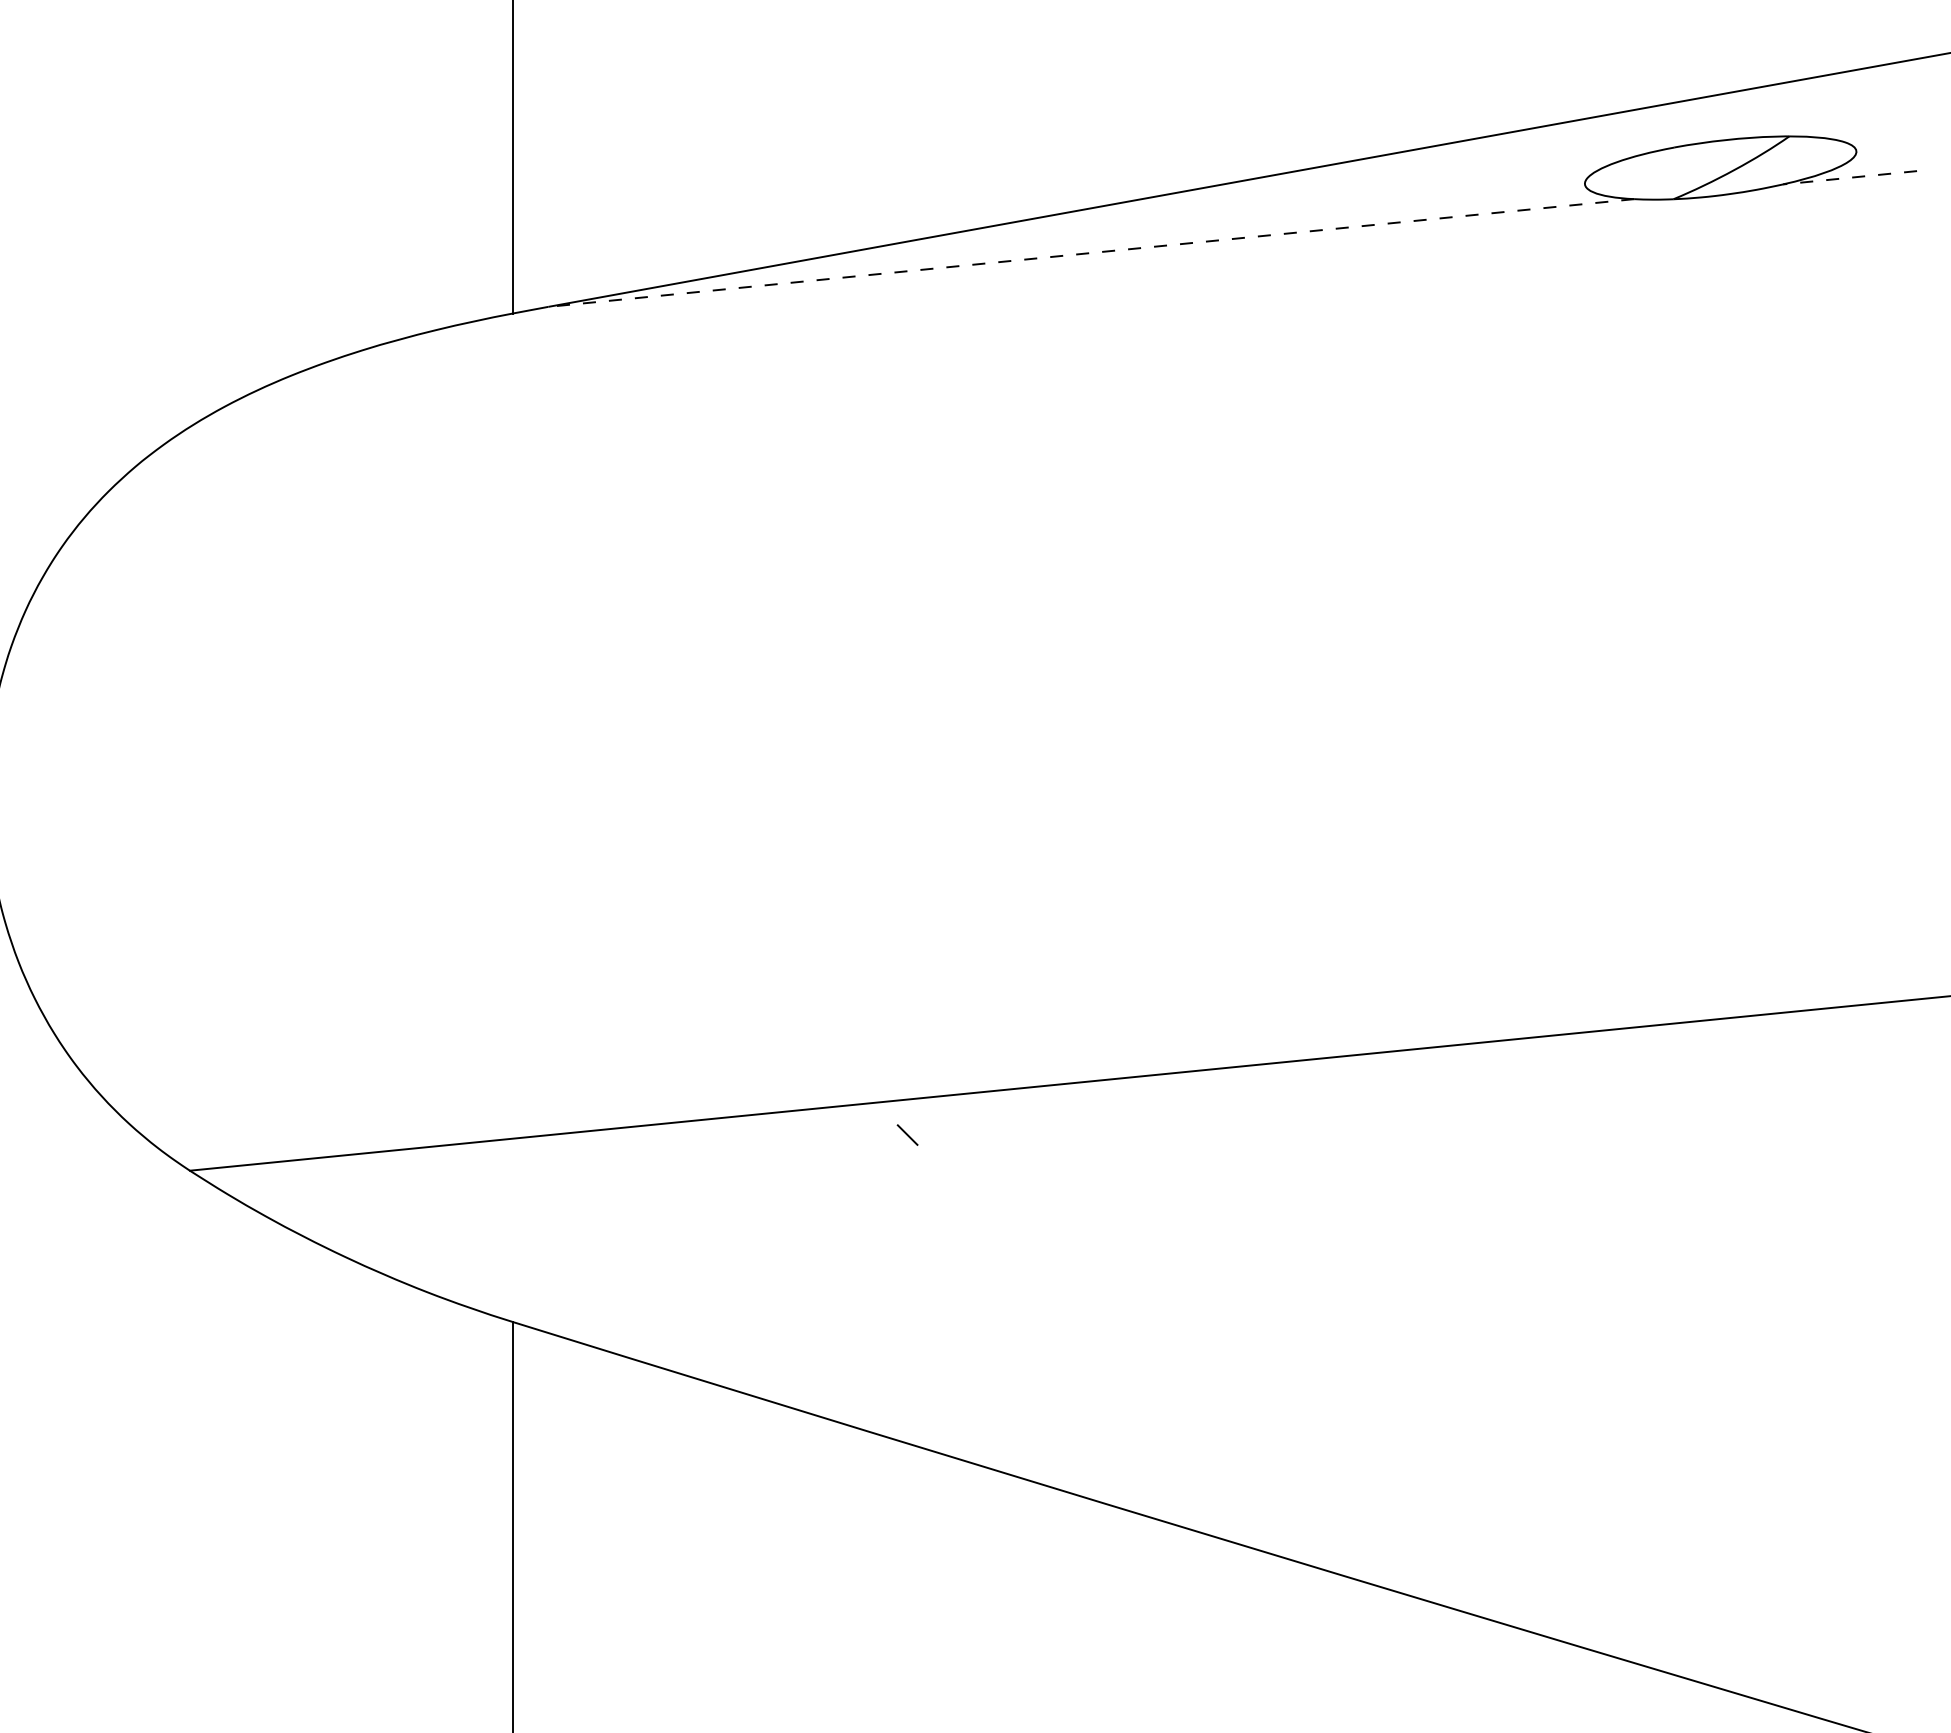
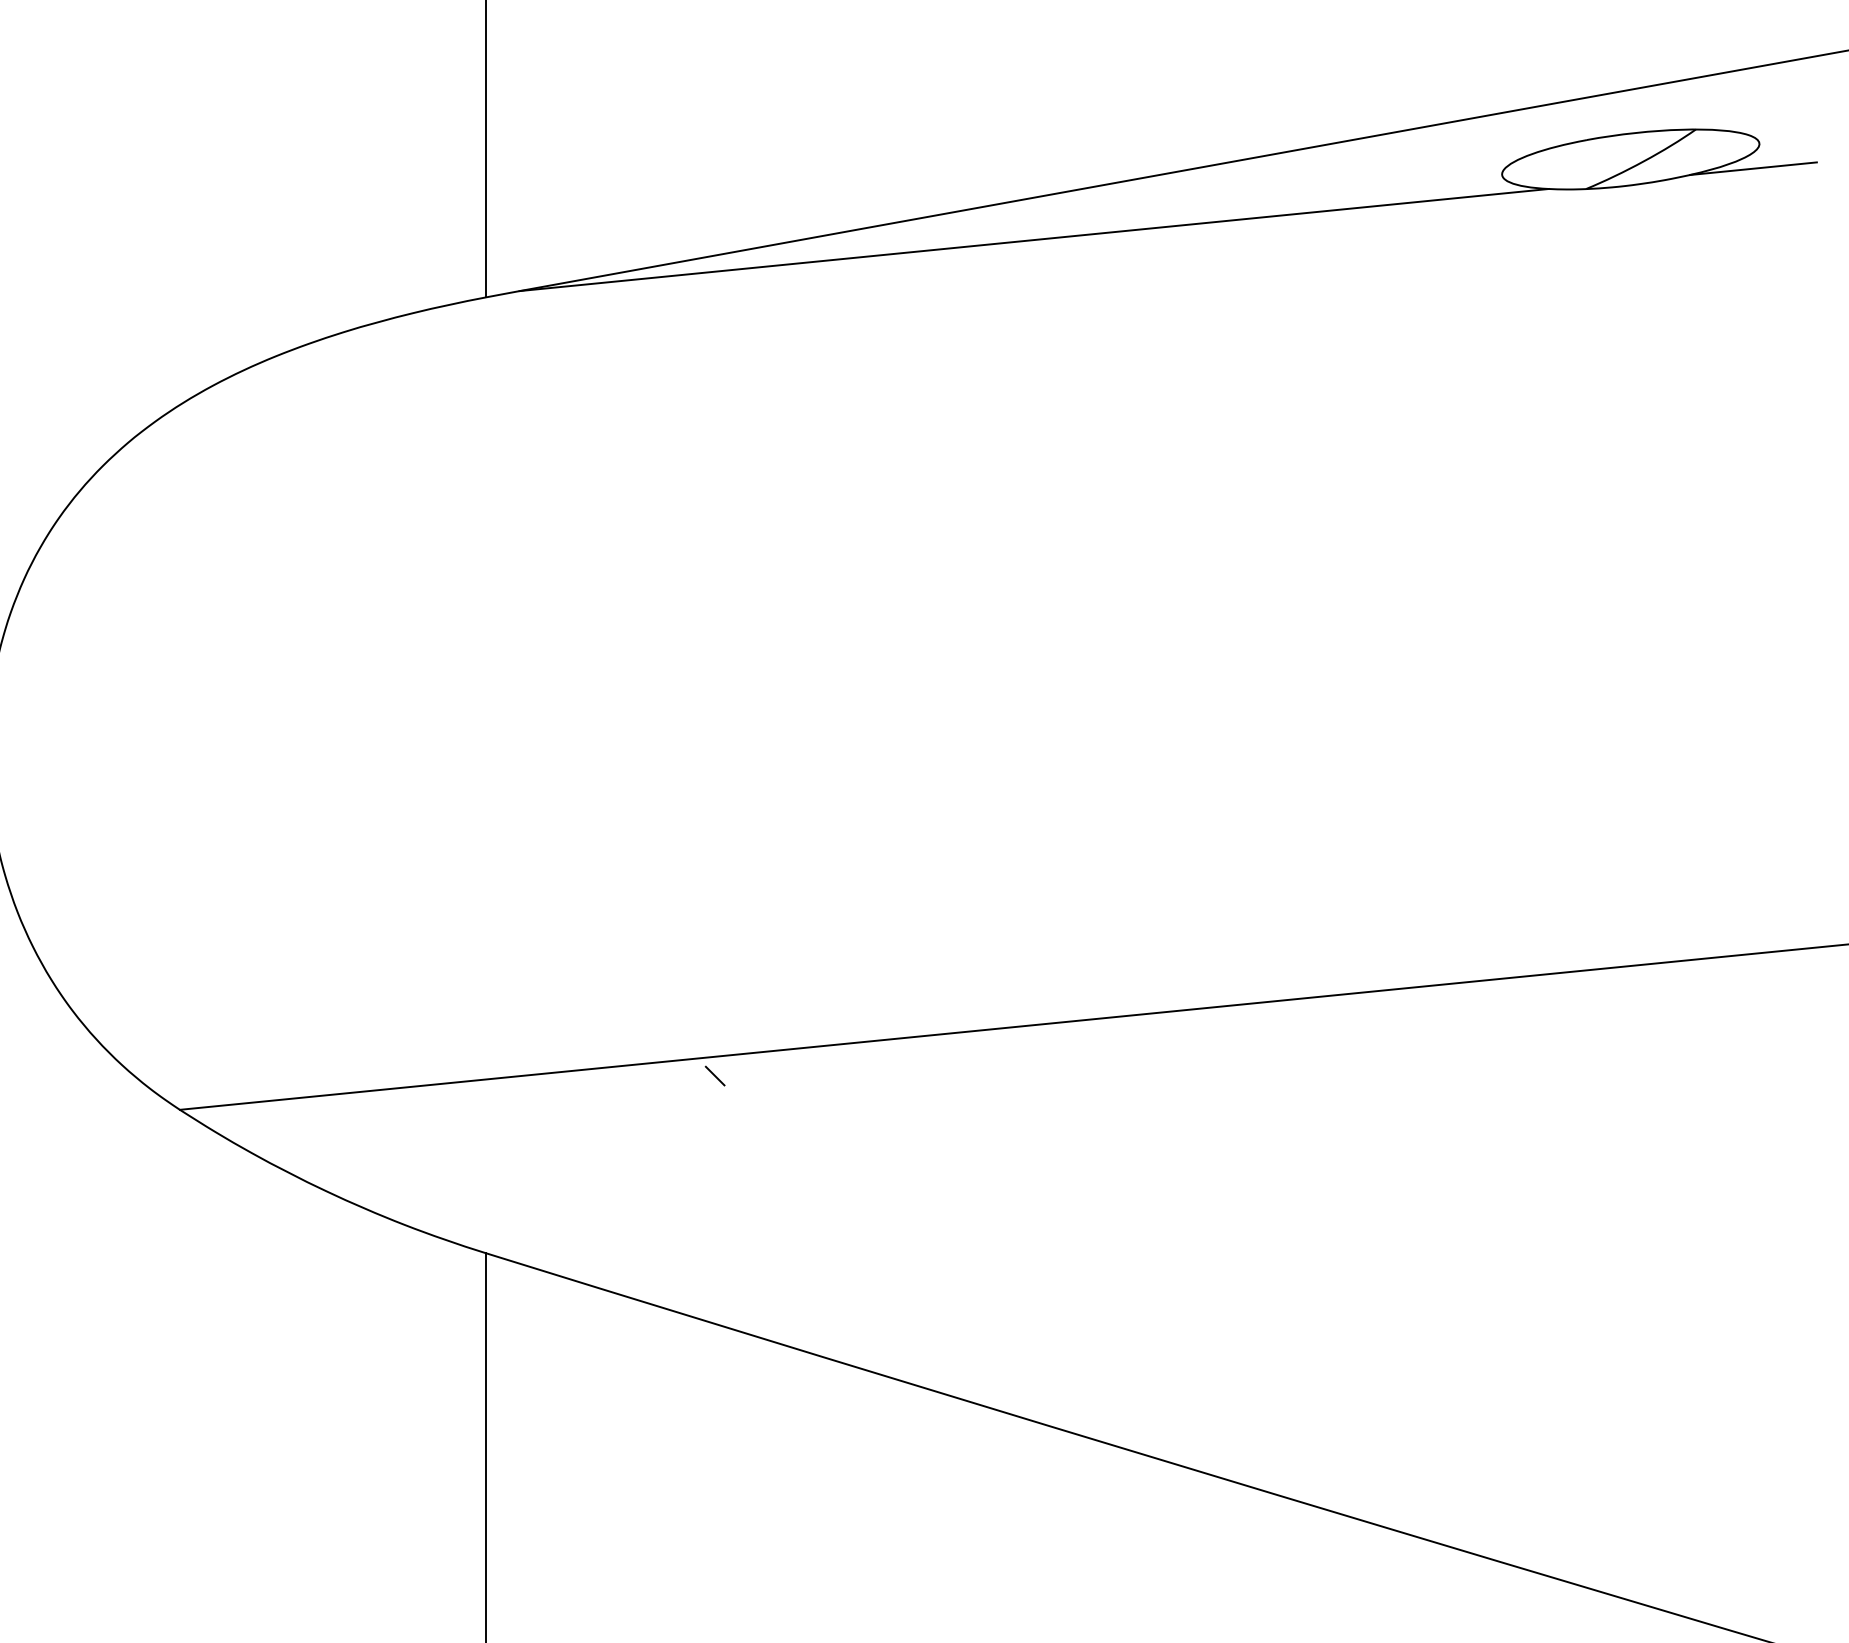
line: (1849, 177) -> (1752, 168), dashed -> solid
line: (1091, 253) -> (1034, 240), dashed -> solid
line: (907, 1134) -> (715, 1075), moved

